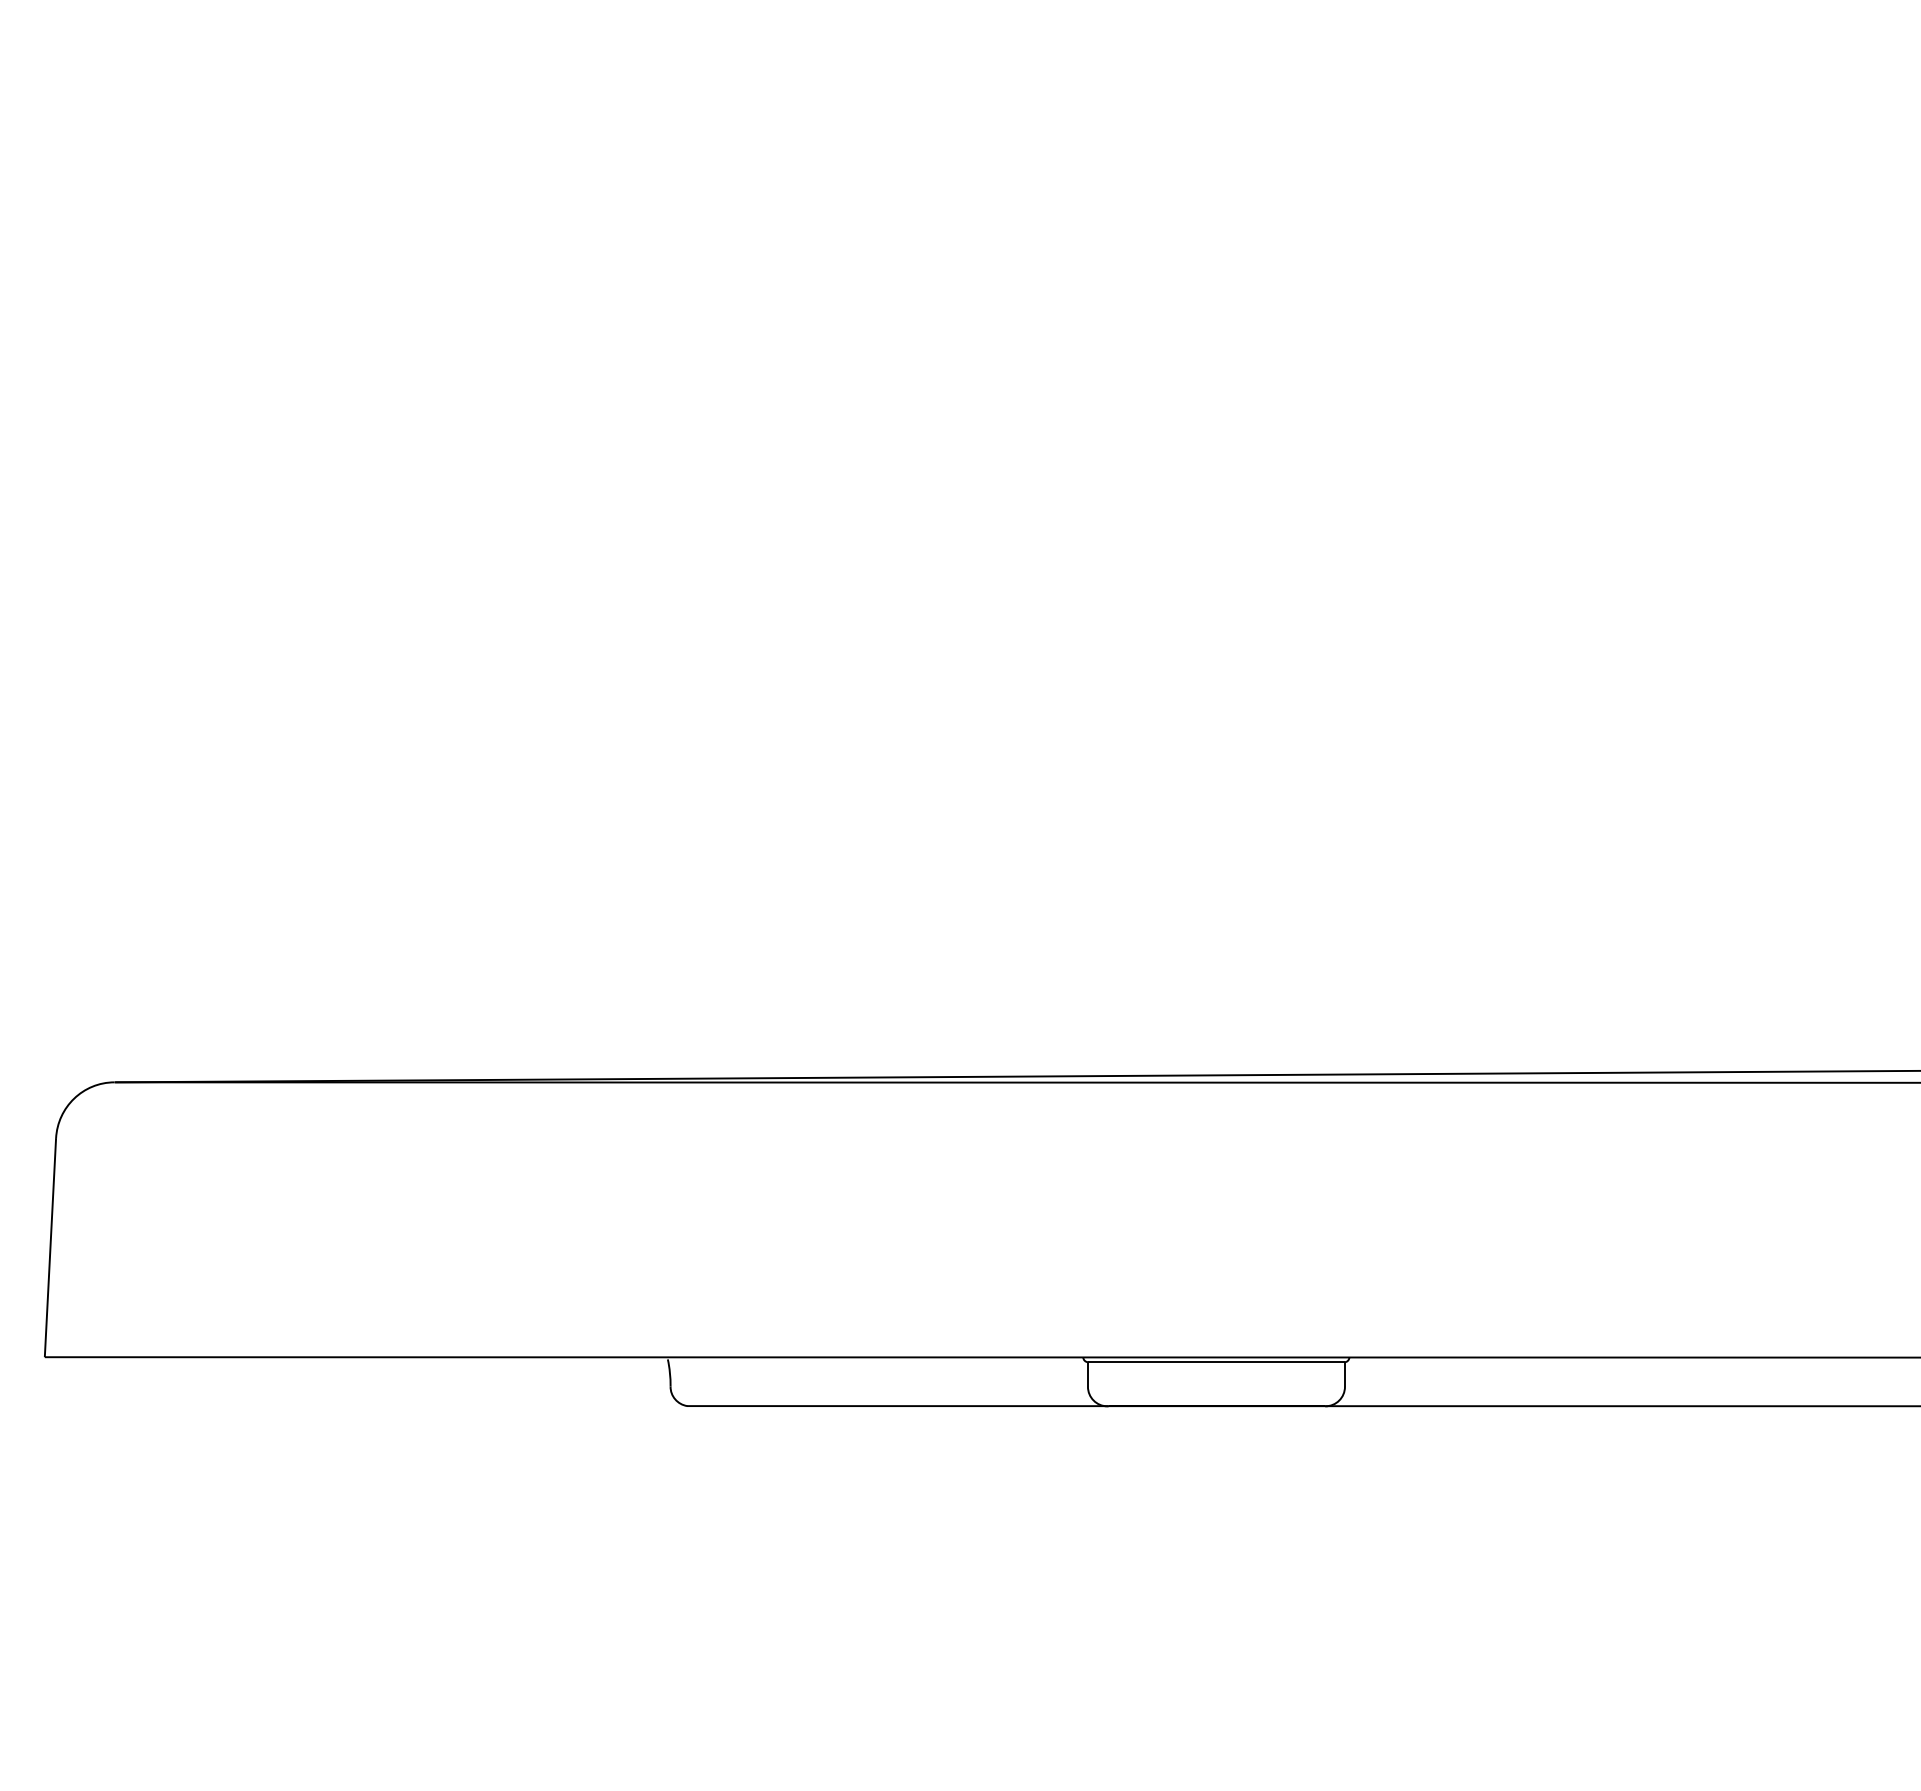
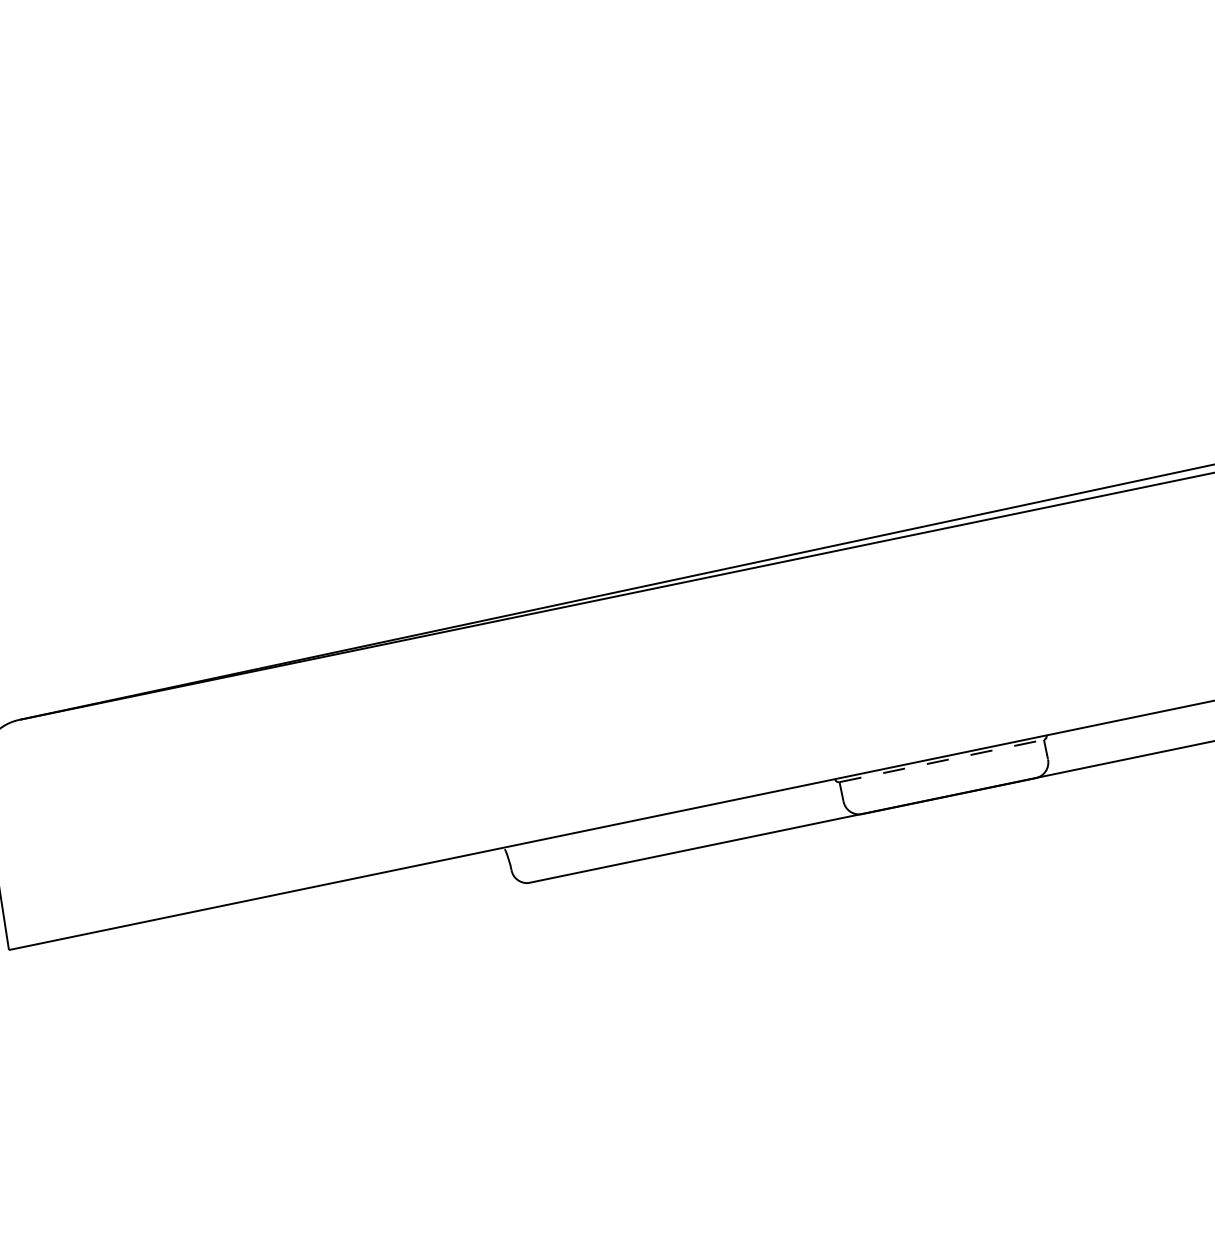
line: (1216, 1362) -> (941, 761), solid -> dashed

